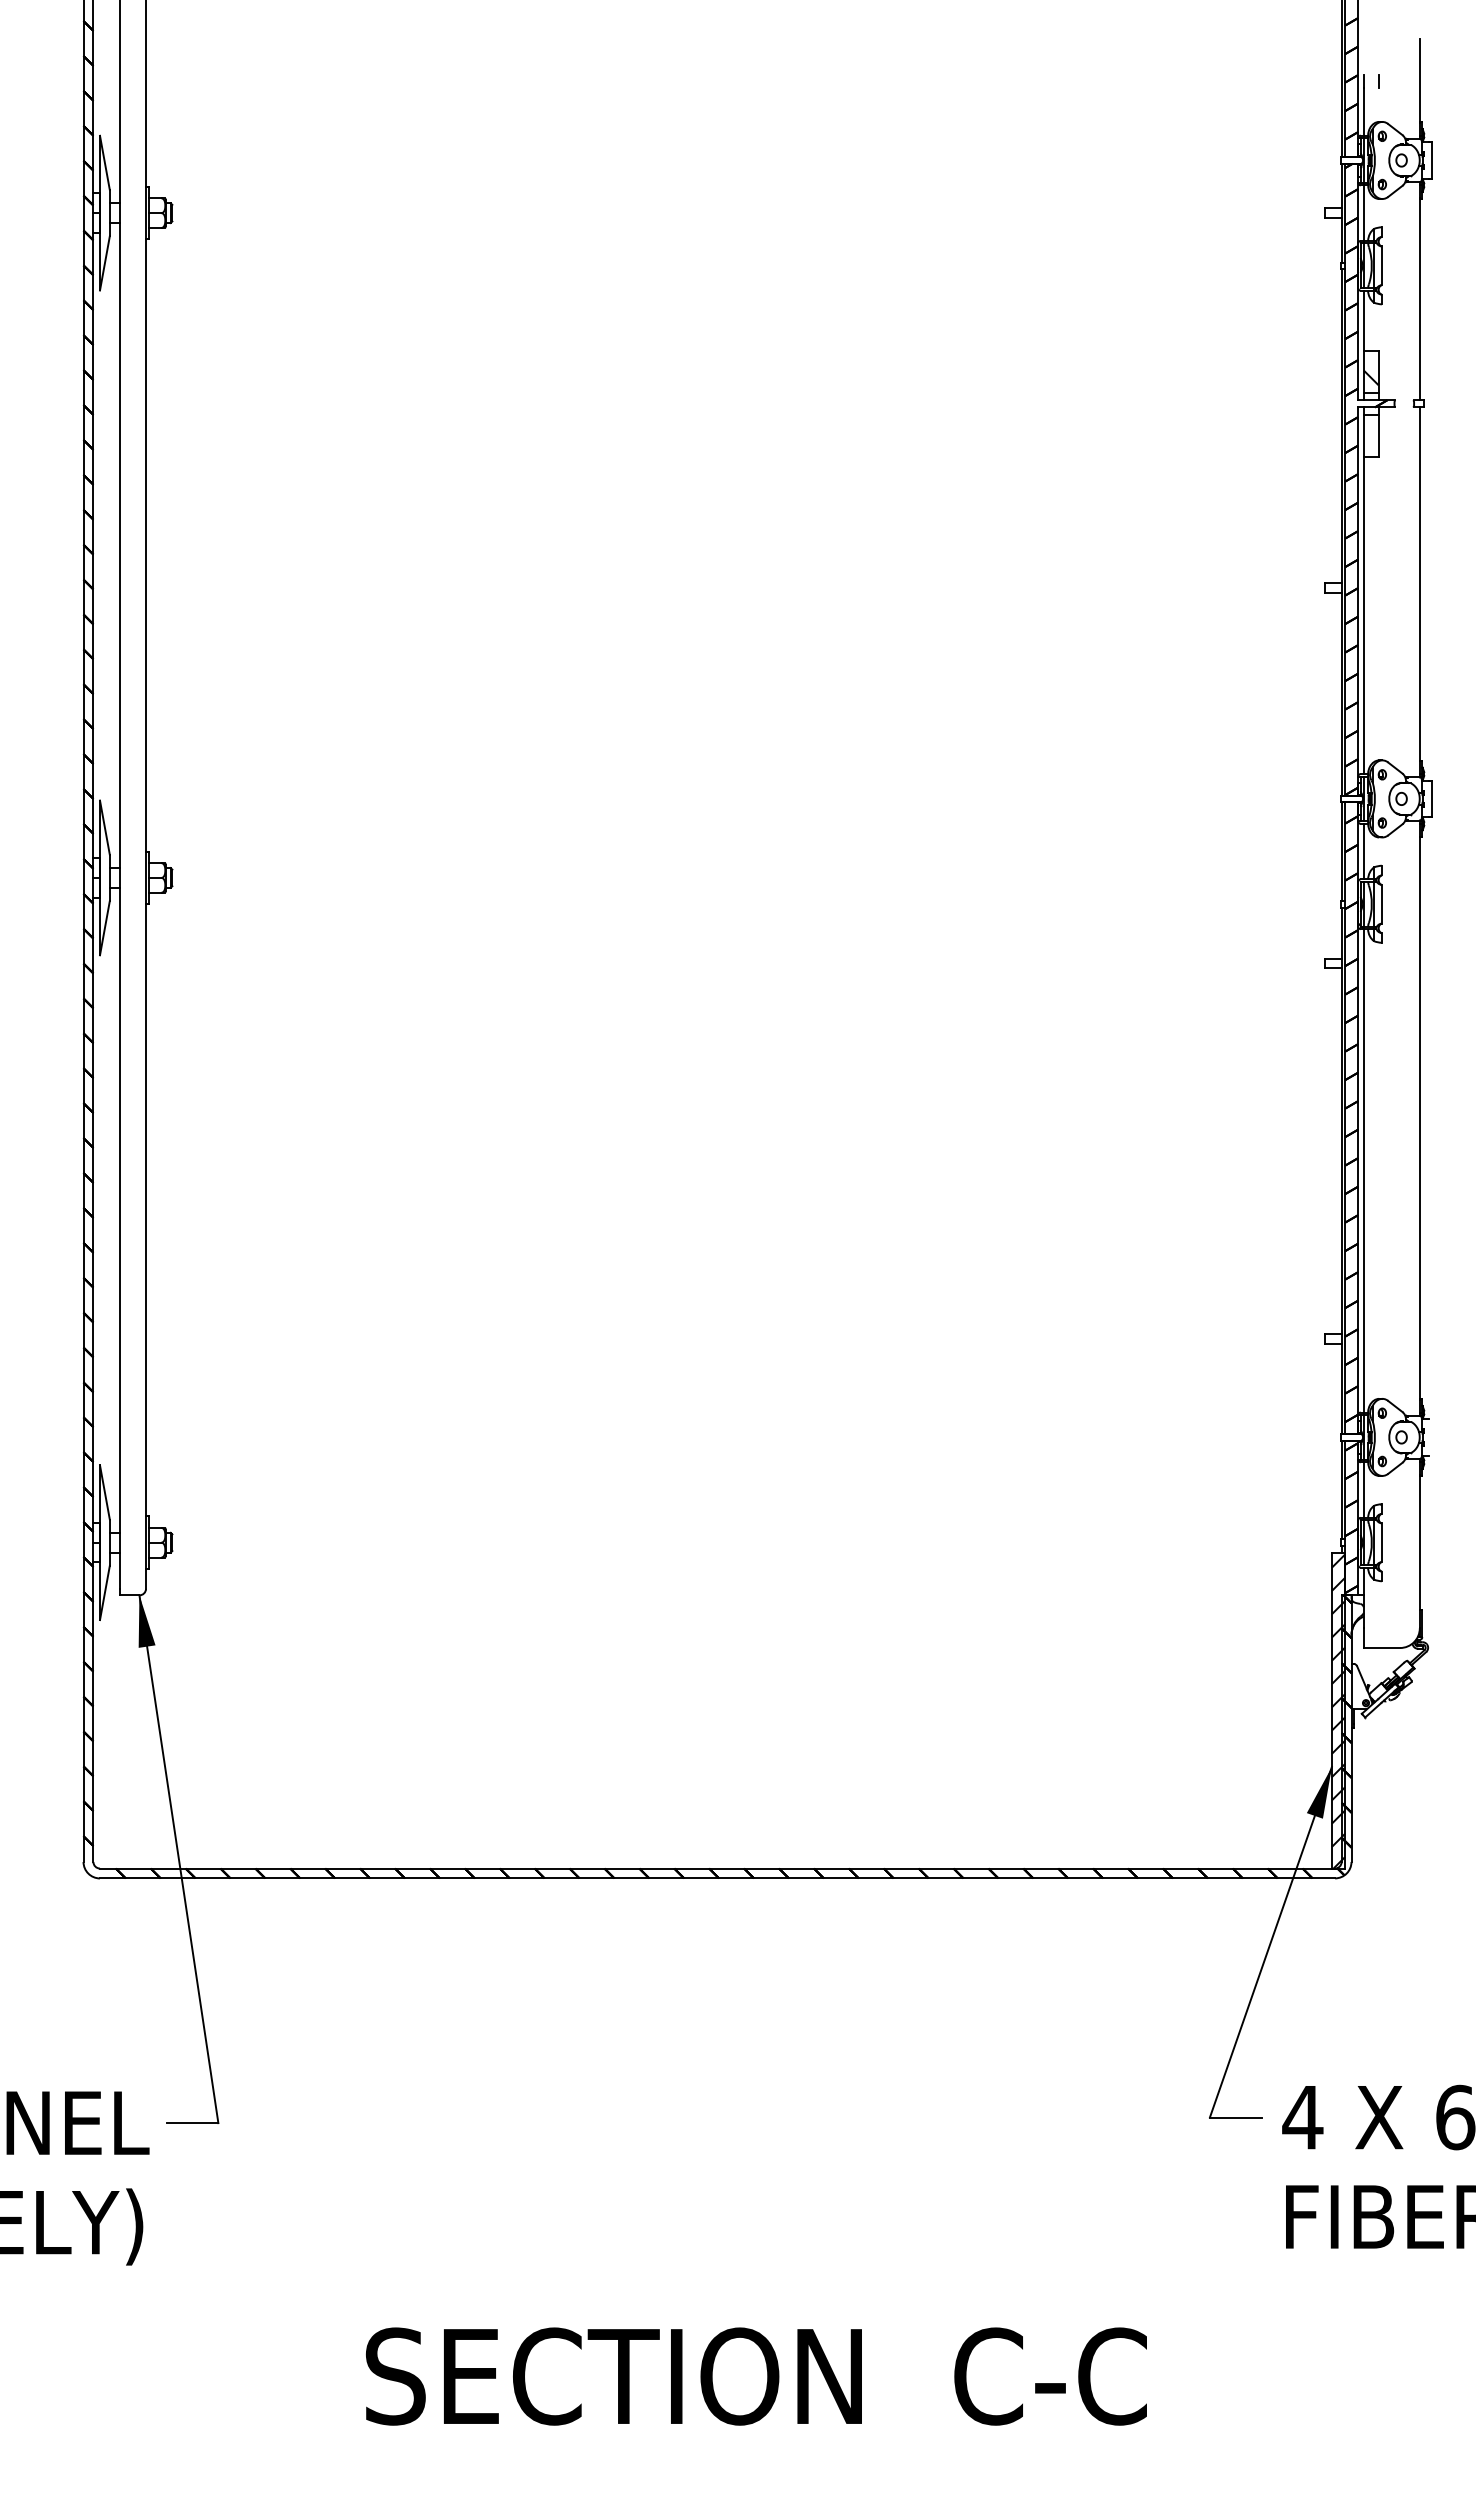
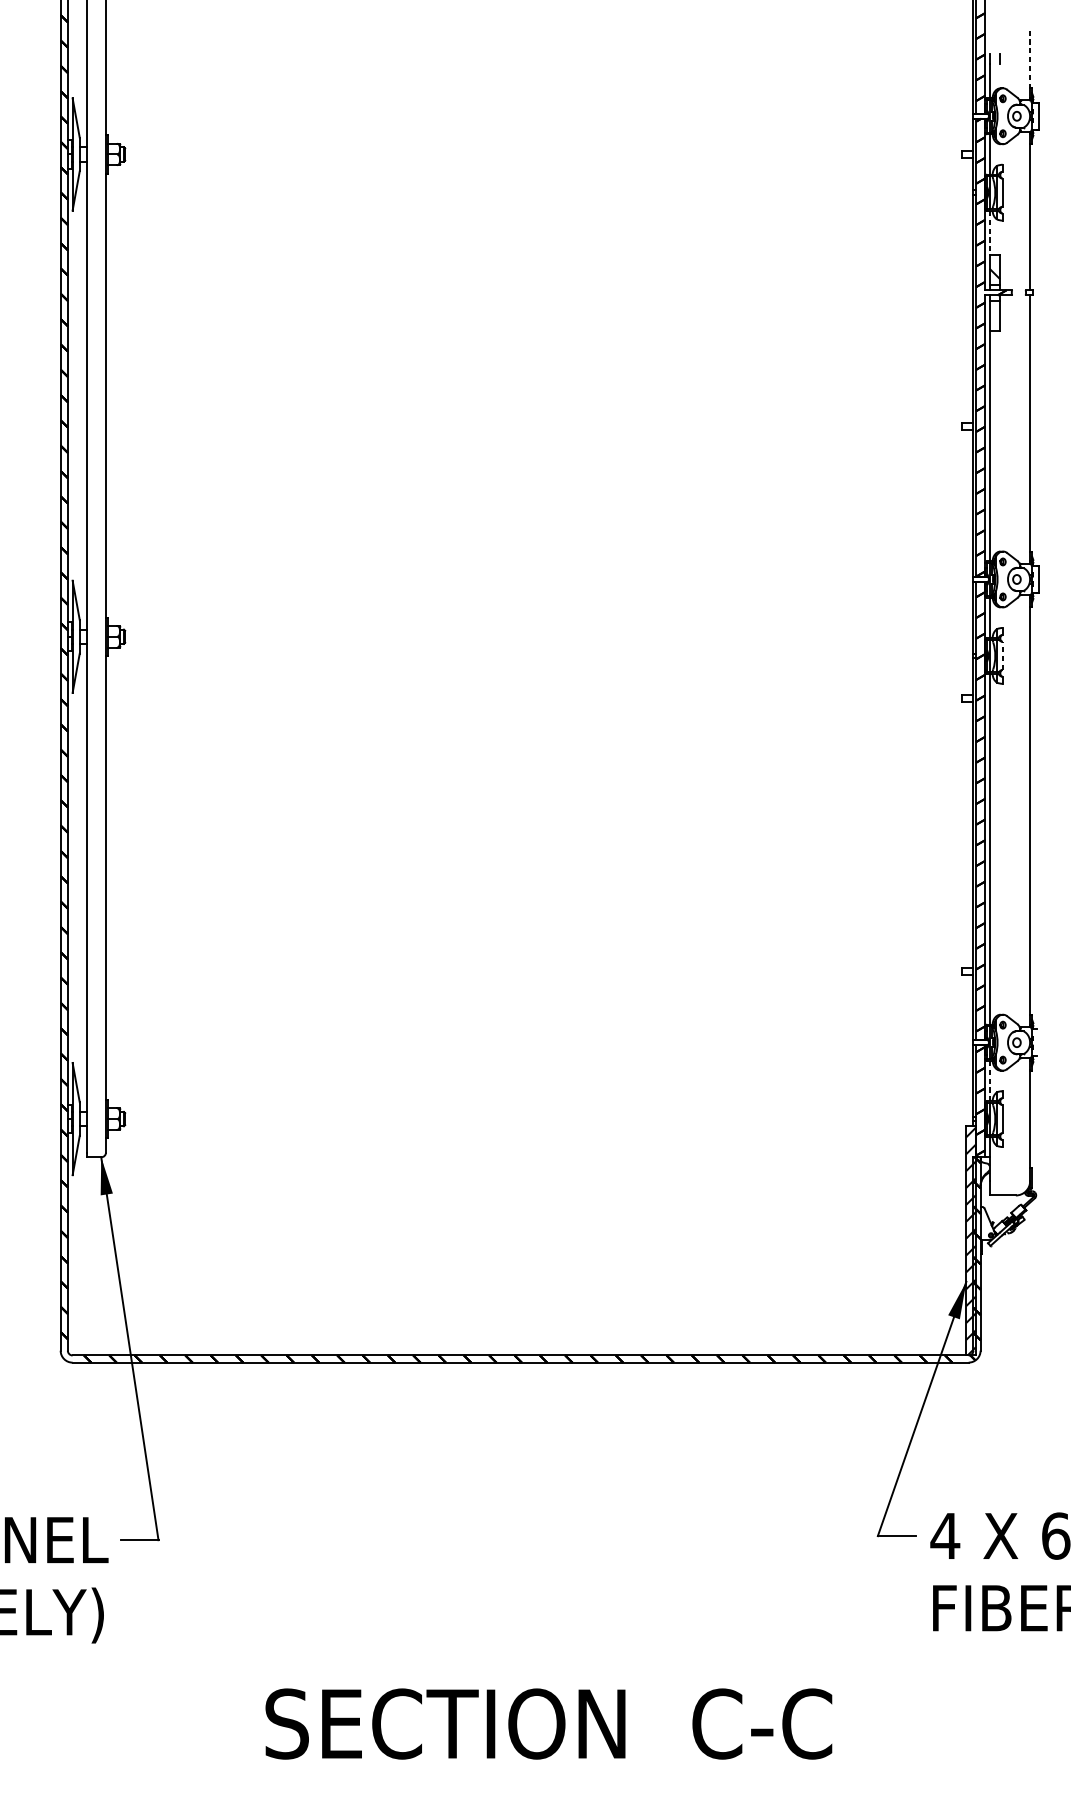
line: (1419, 80) -> (1029, 58), solid -> dashed
line: (1363, 321) -> (989, 233), solid -> dashed
line: (1381, 903) -> (1002, 655), solid -> dashed
line: (1363, 1490) -> (989, 1081), solid -> dashed

